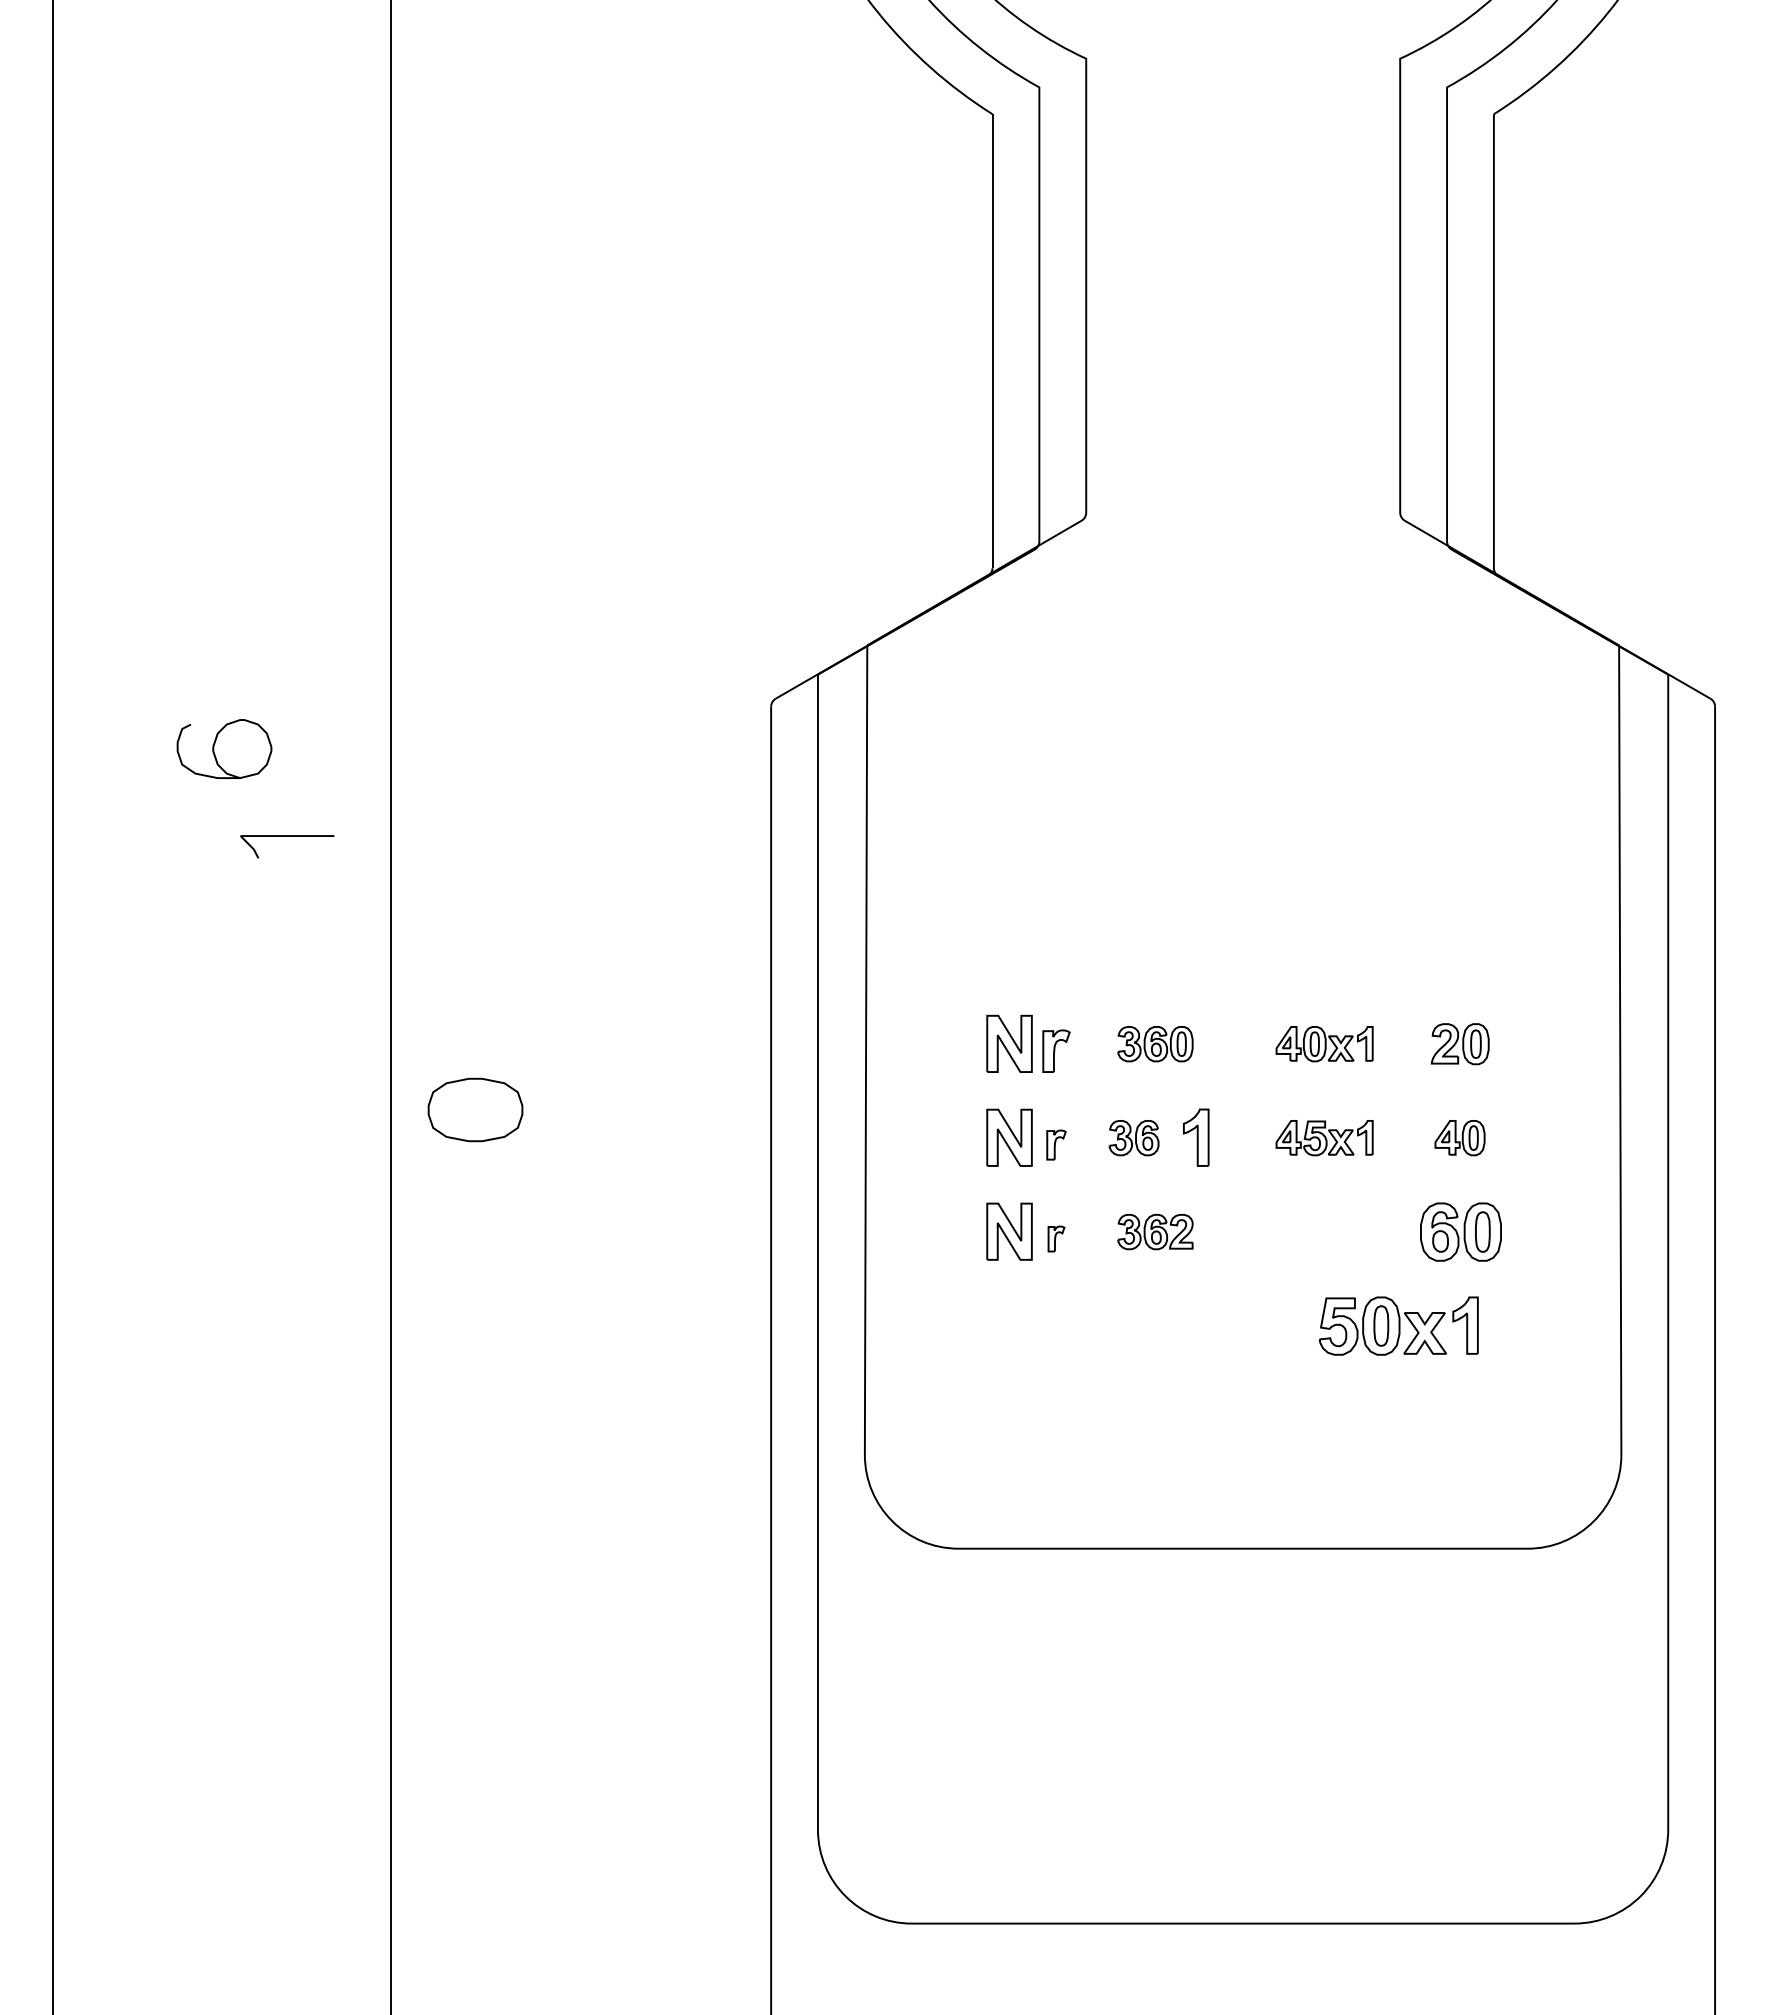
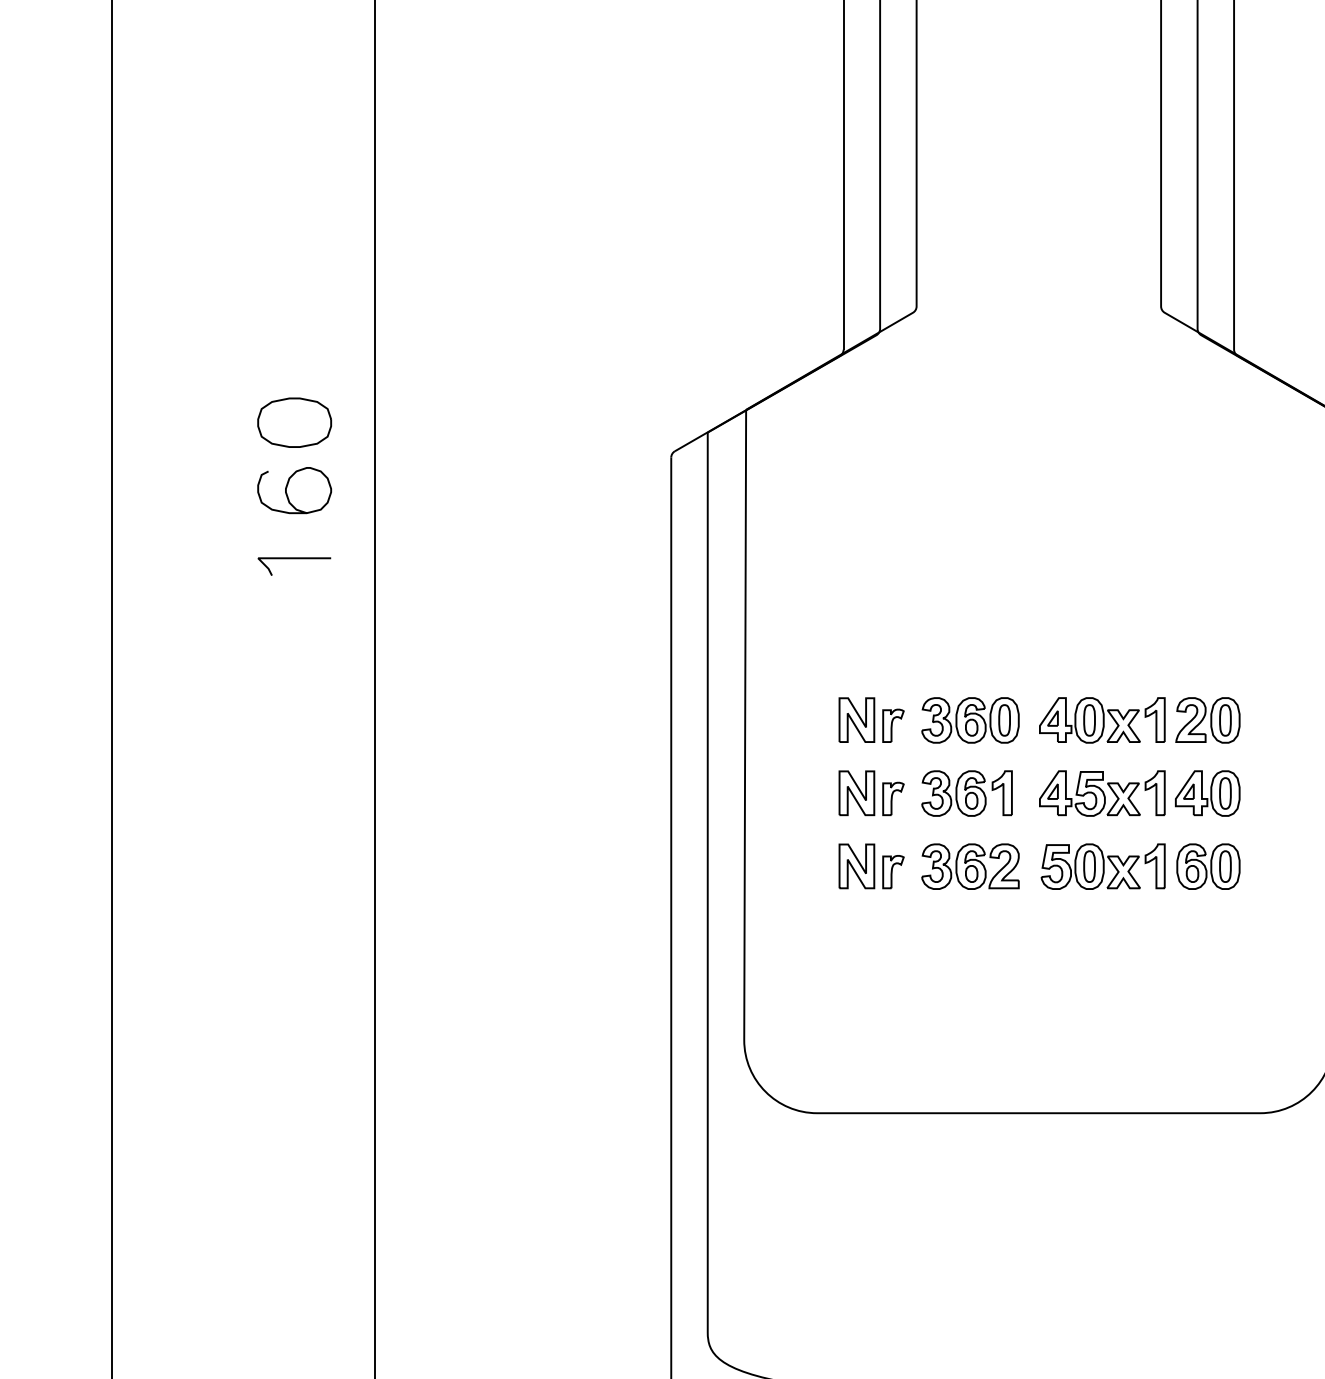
curve: (214, 748) -> (286, 490), moved
part: (1155, 1043) -> (970, 719), size x1.67
part: (1324, 1043) -> (1102, 719), size x1.67
part: (1459, 1043) -> (1207, 719), size x1.43
part: (475, 1109) -> (294, 422), moved
part: (1133, 1137) -> (953, 793), size x1.67
part: (1324, 1137) -> (1102, 793), size x1.67
part: (1459, 1137) -> (1207, 793), size x1.67
part: (1056, 1144) -> (893, 798), size x1.43
part: (1155, 1231) -> (970, 866), size x1.67
part: (1056, 1238) -> (893, 871), size x1.67
part: (1398, 1325) -> (1102, 866), moved

